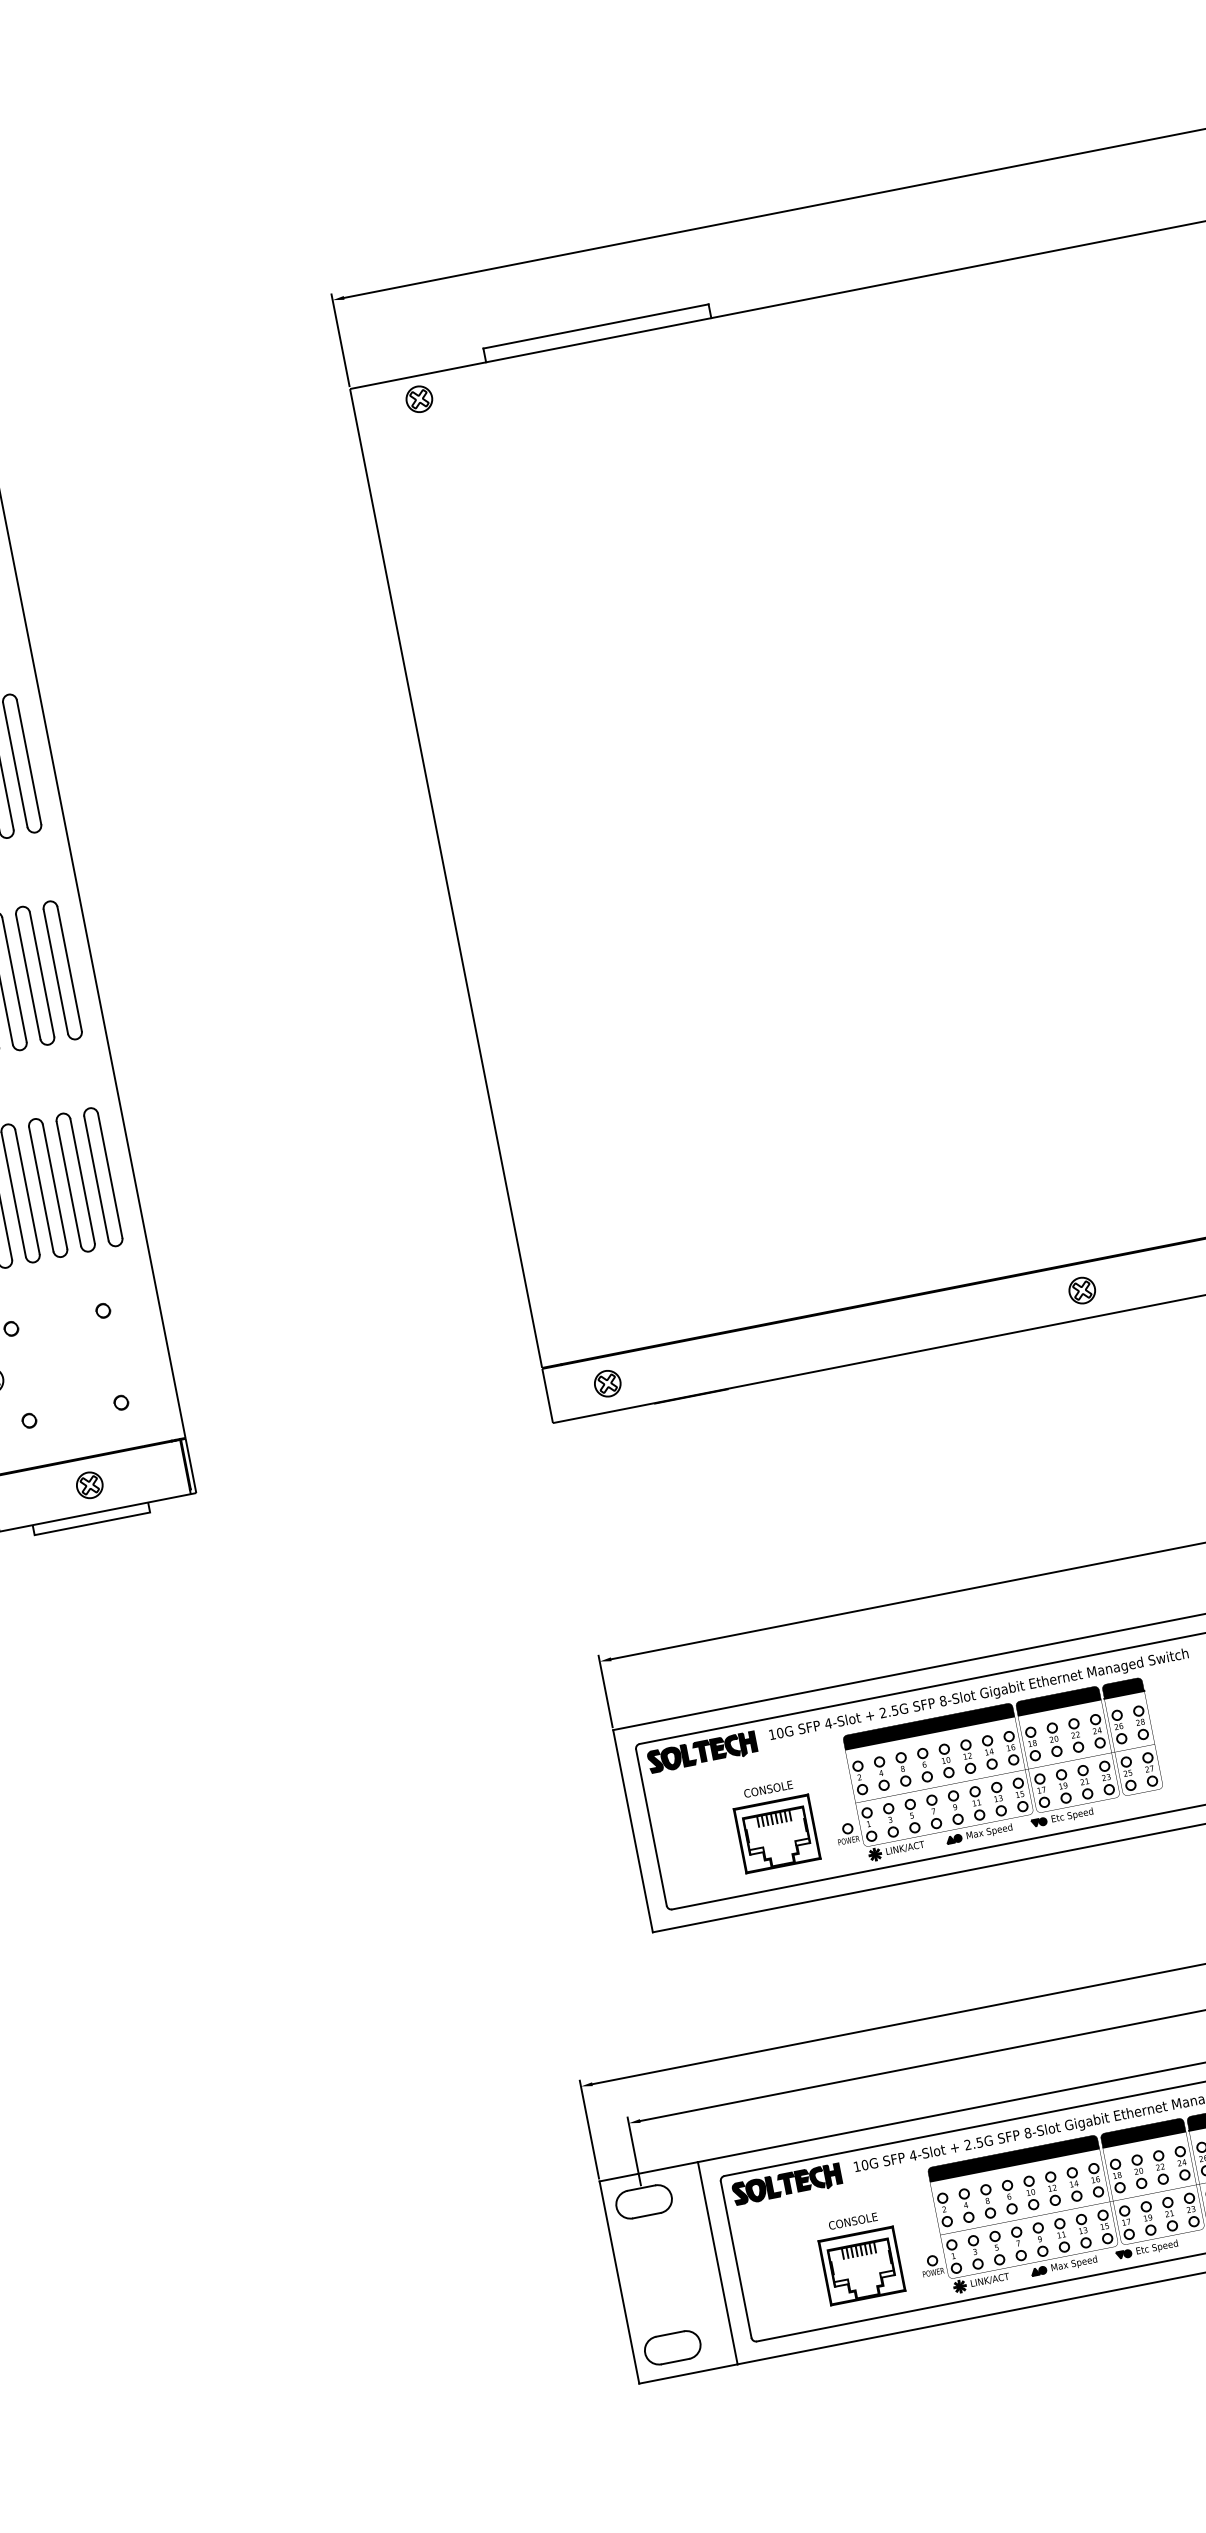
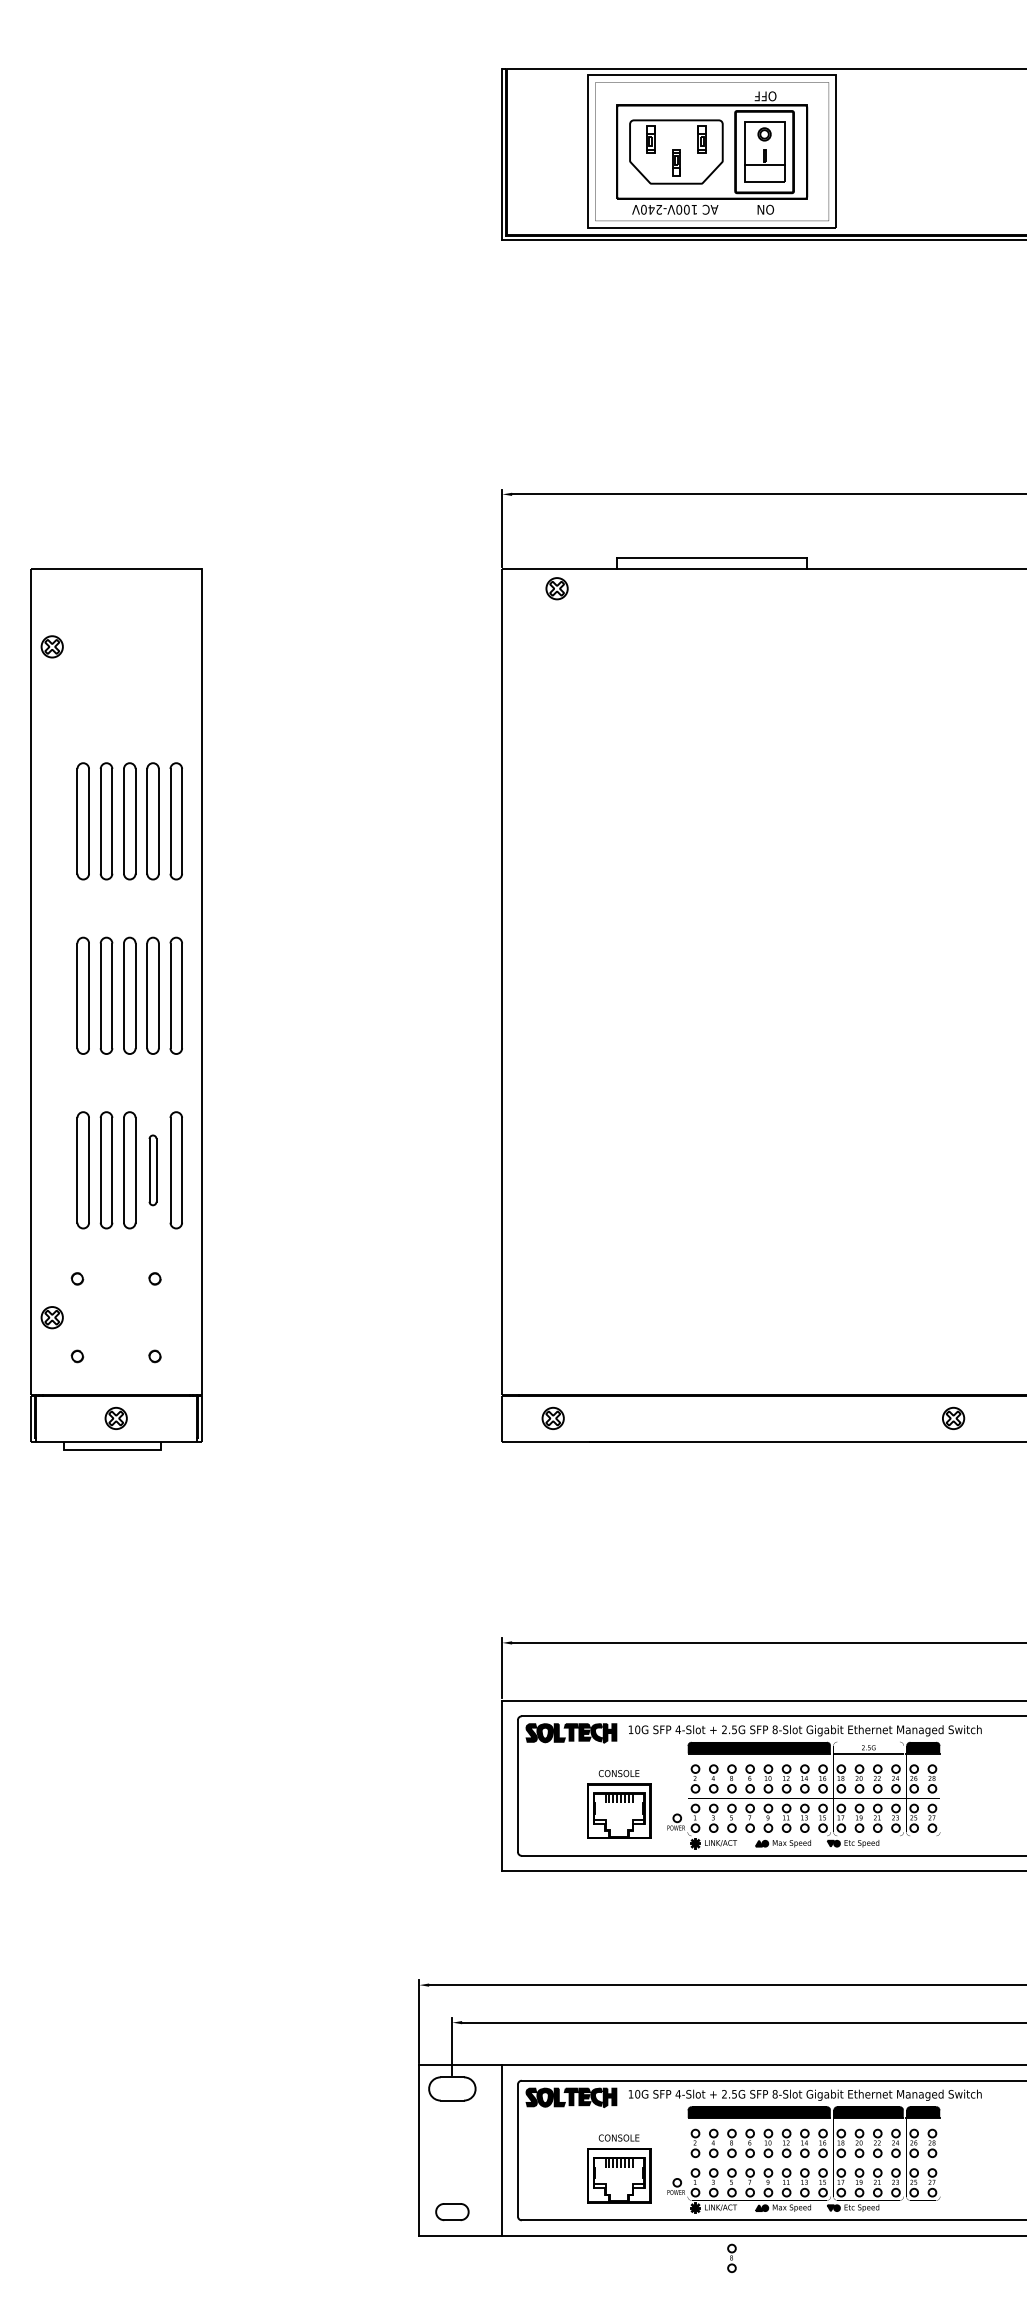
part: (75, 1182) -> (152, 1170), size x0.6
fill: (1057, 1700) -> (868, 1747), removed
part: (1014, 2336) -> (731, 2257), added
part: (672, 2347) -> (452, 2211), size x0.7

